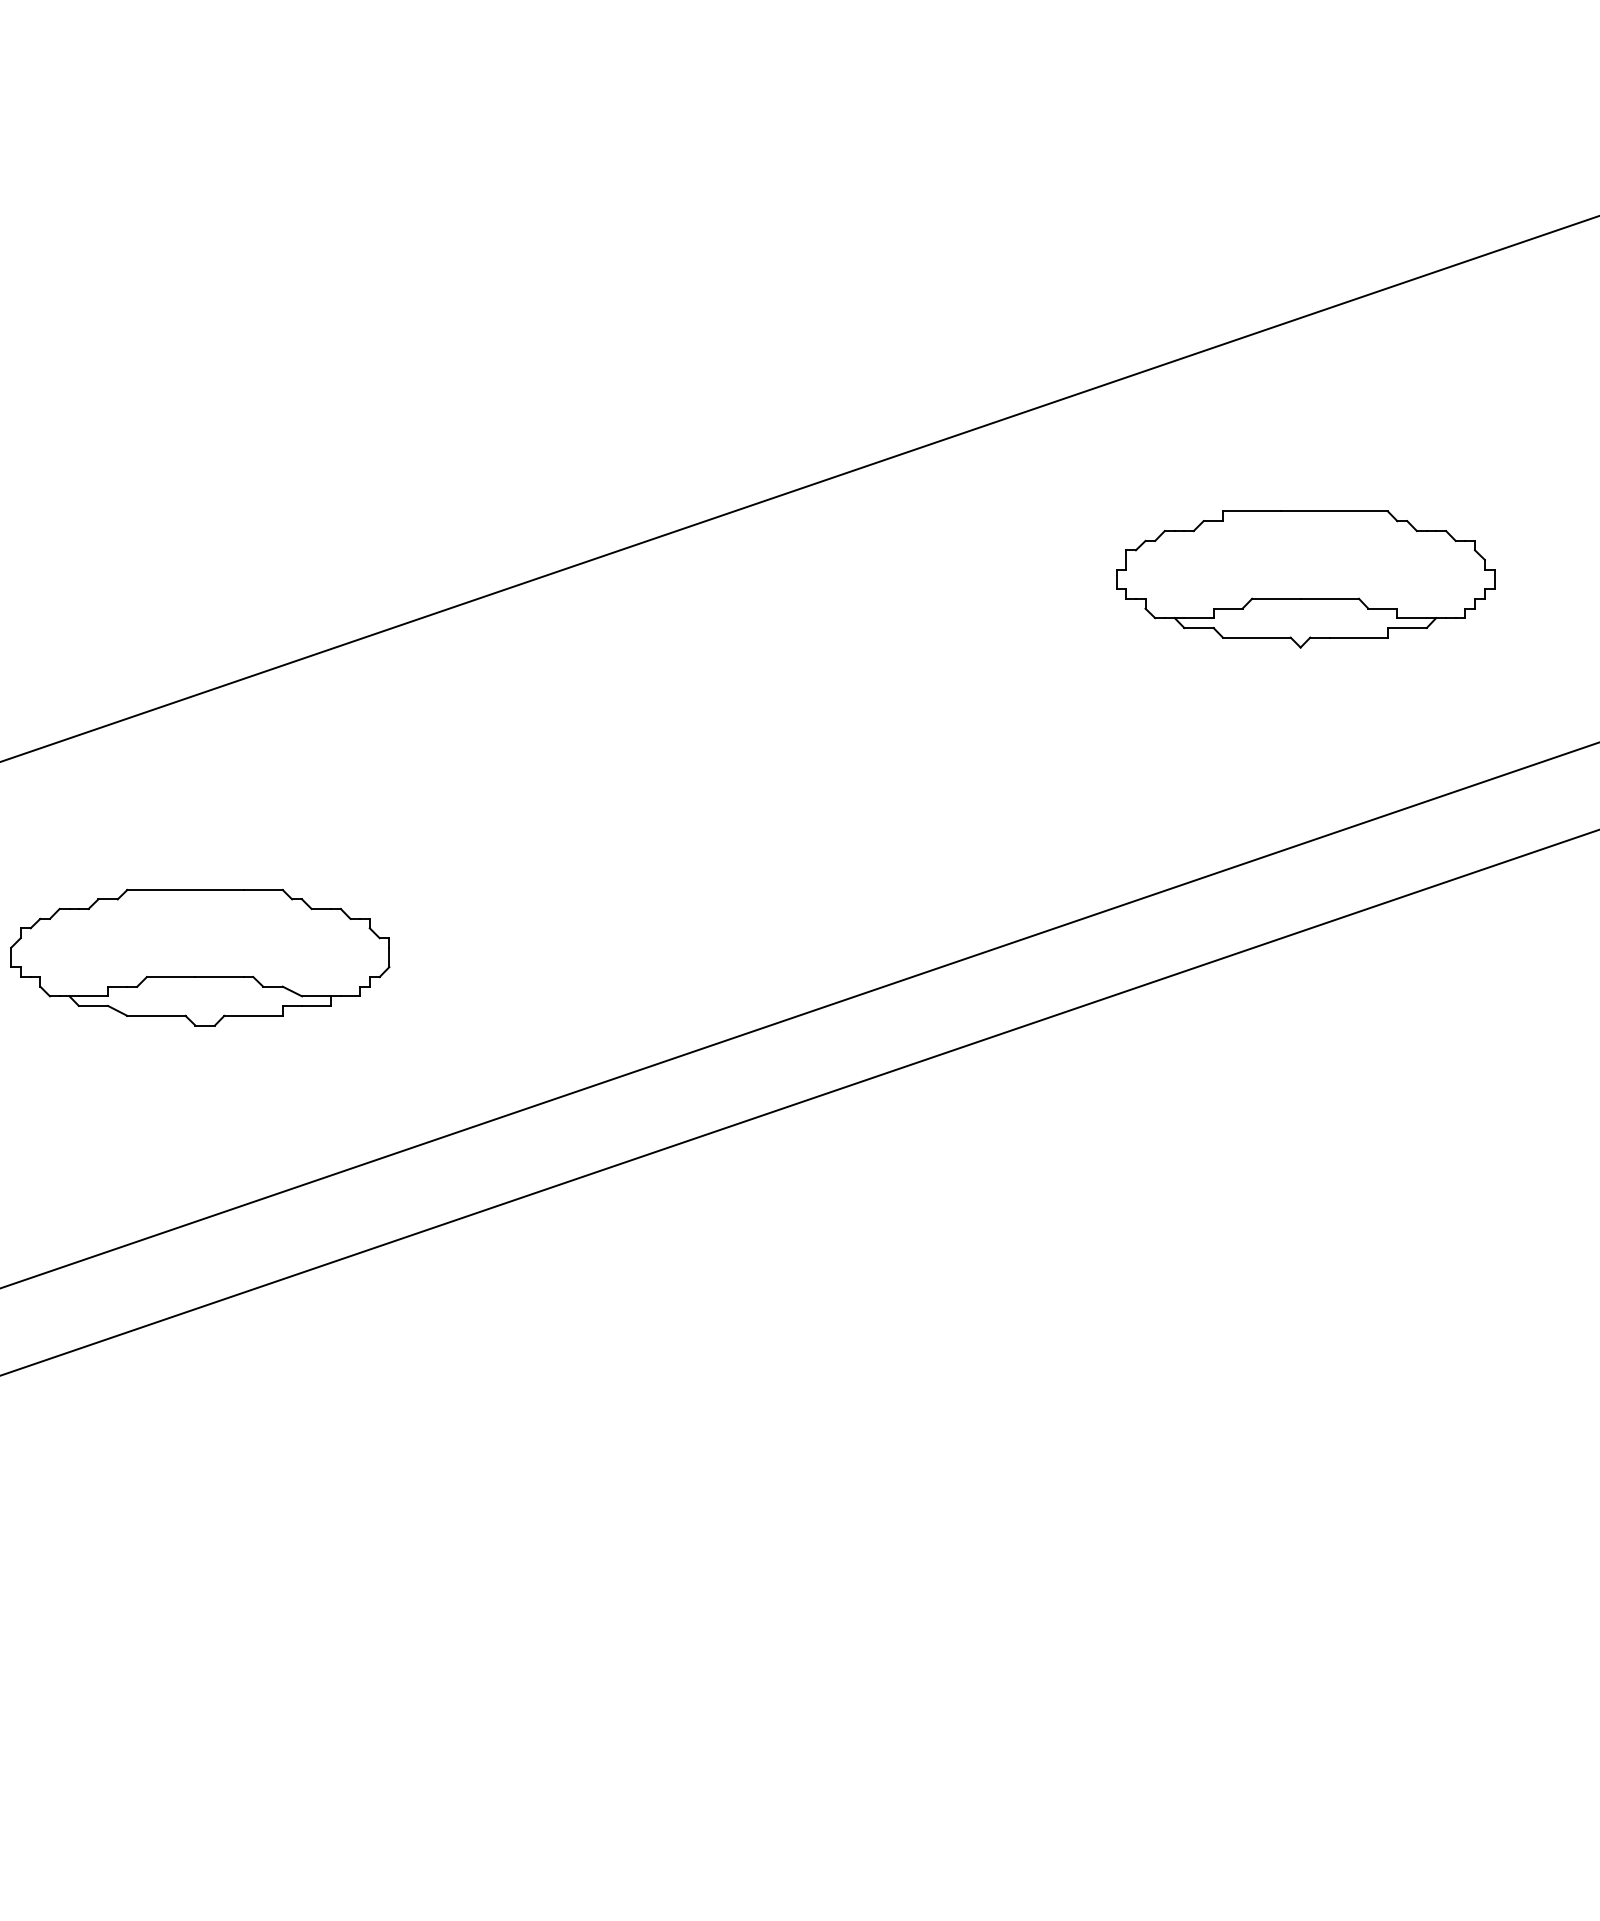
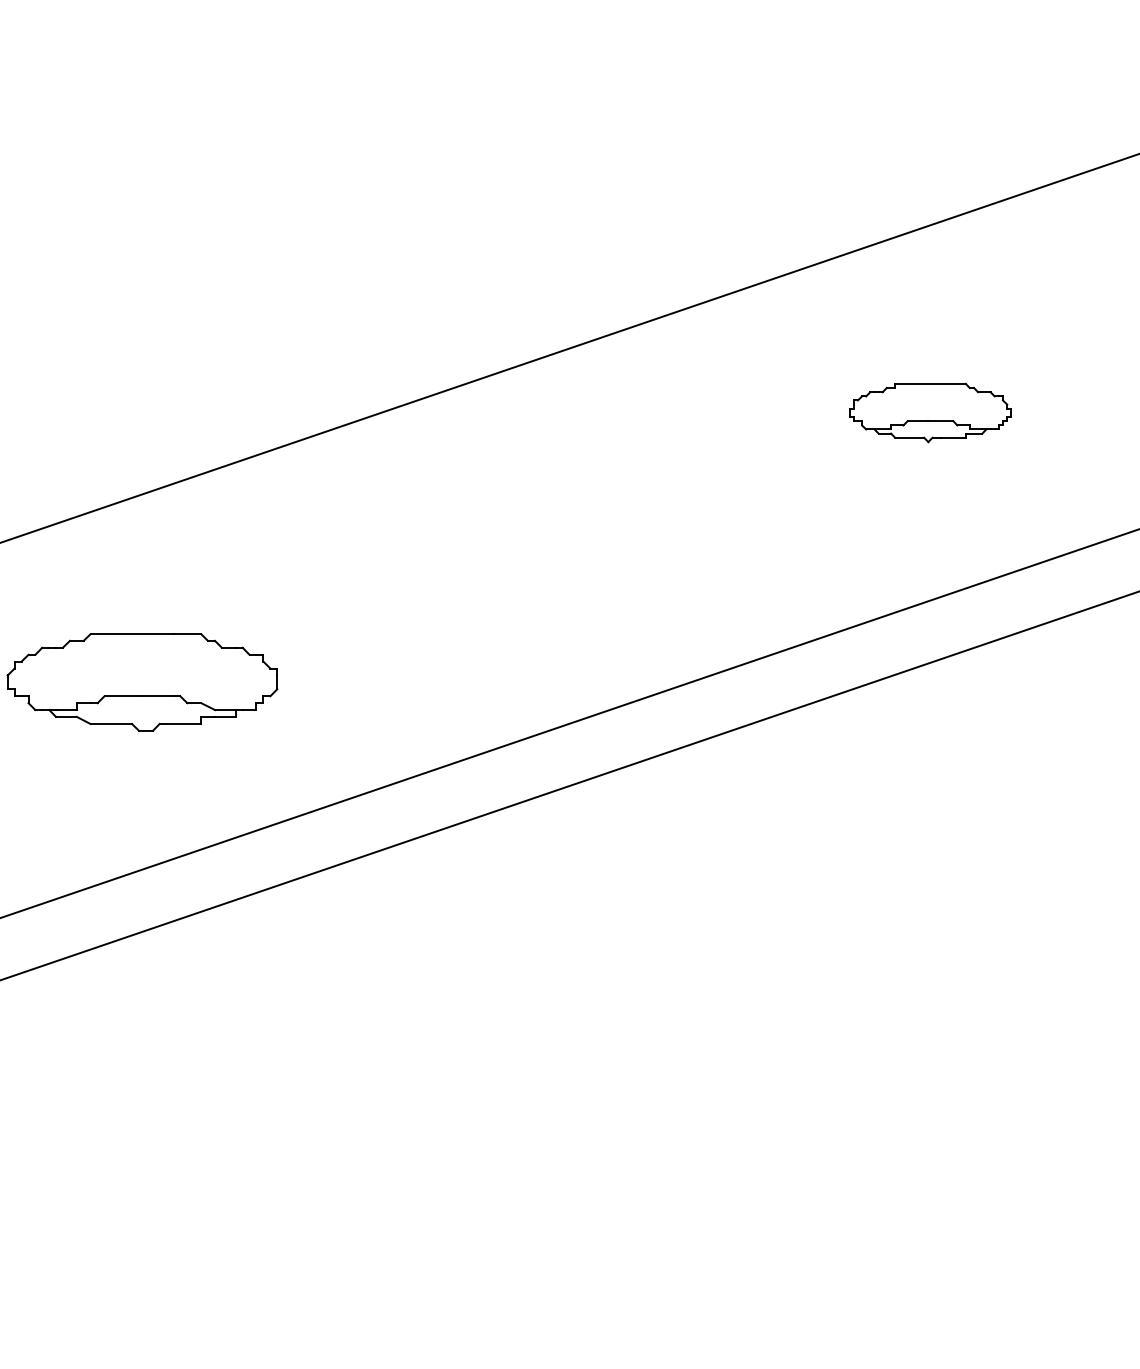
part: (1305, 579) -> (930, 412), size x0.6

